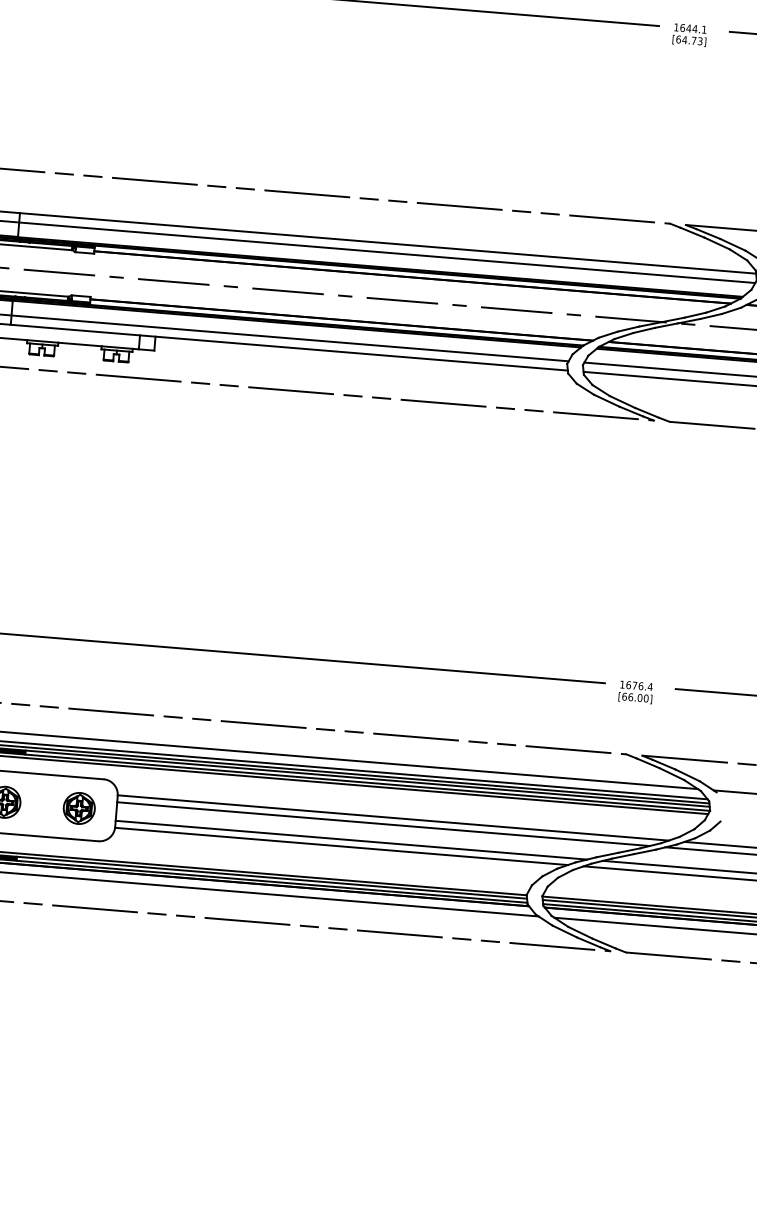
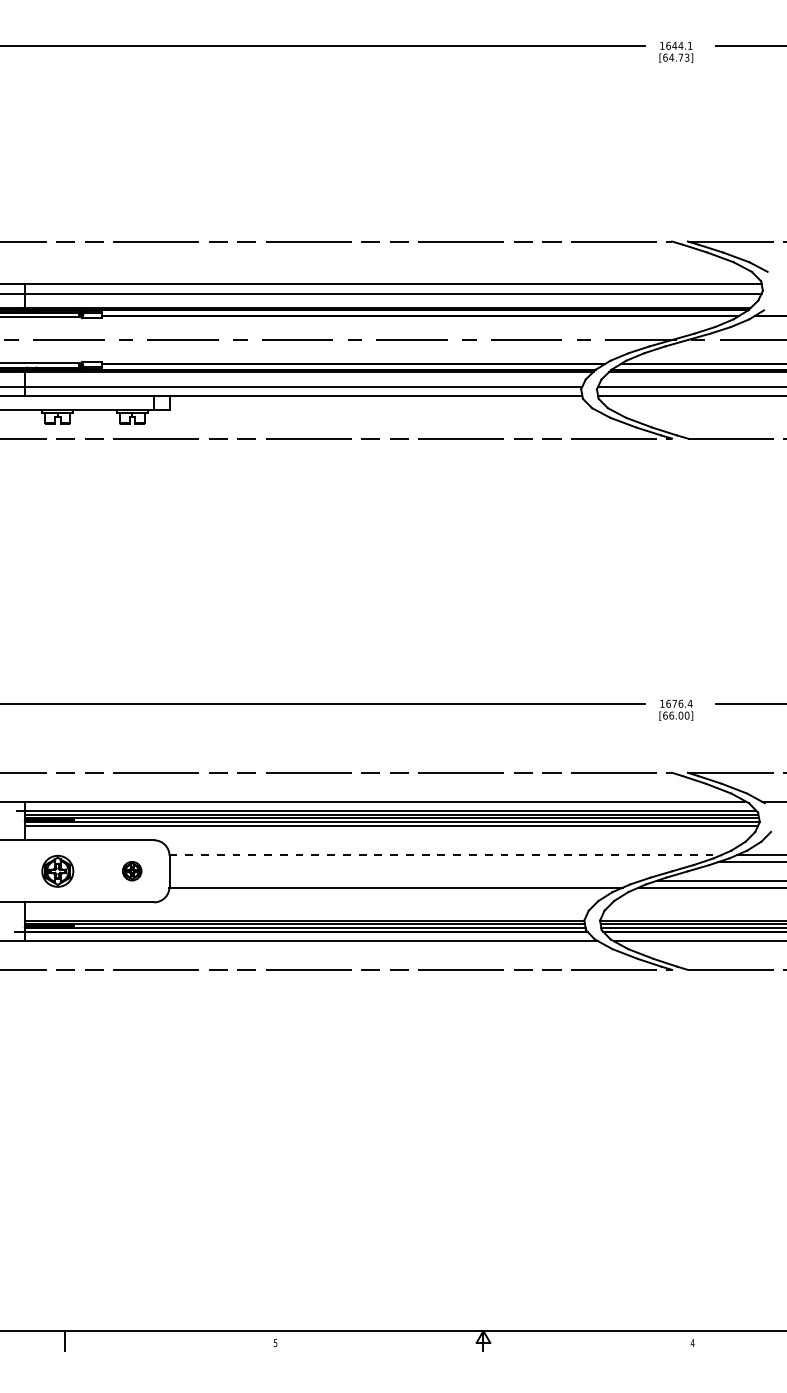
part: (78, 807) -> (131, 870), size x0.6
line: (393, 818) -> (445, 855), solid -> dashed
line: (382, 824) -> (435, 862), removed
line: (351, 840) -> (405, 880), removed

